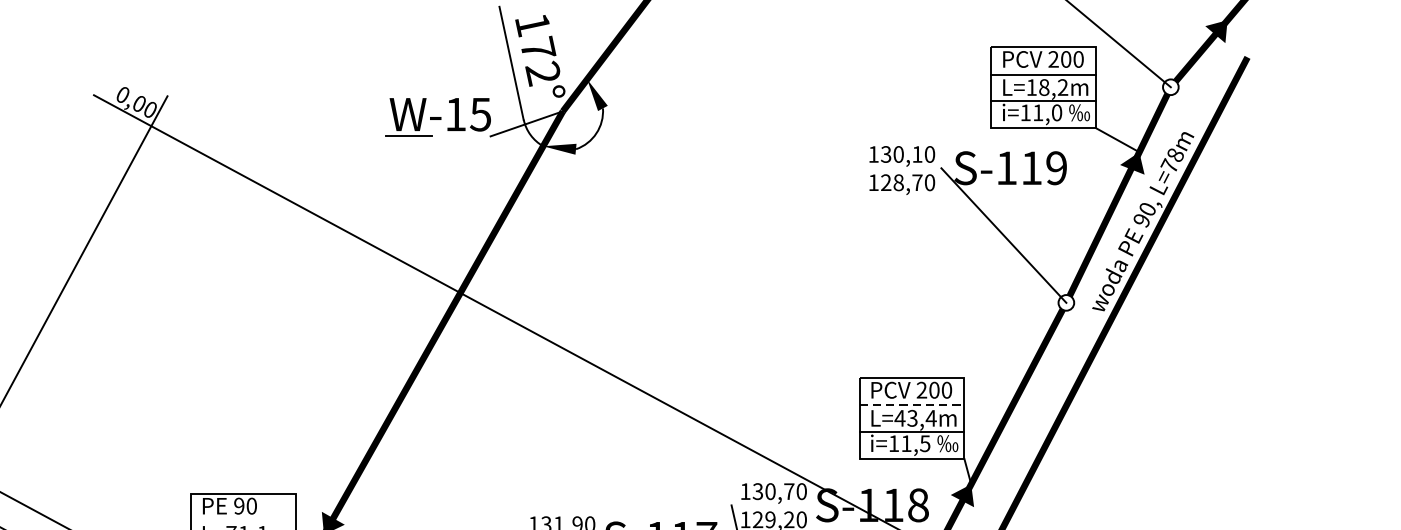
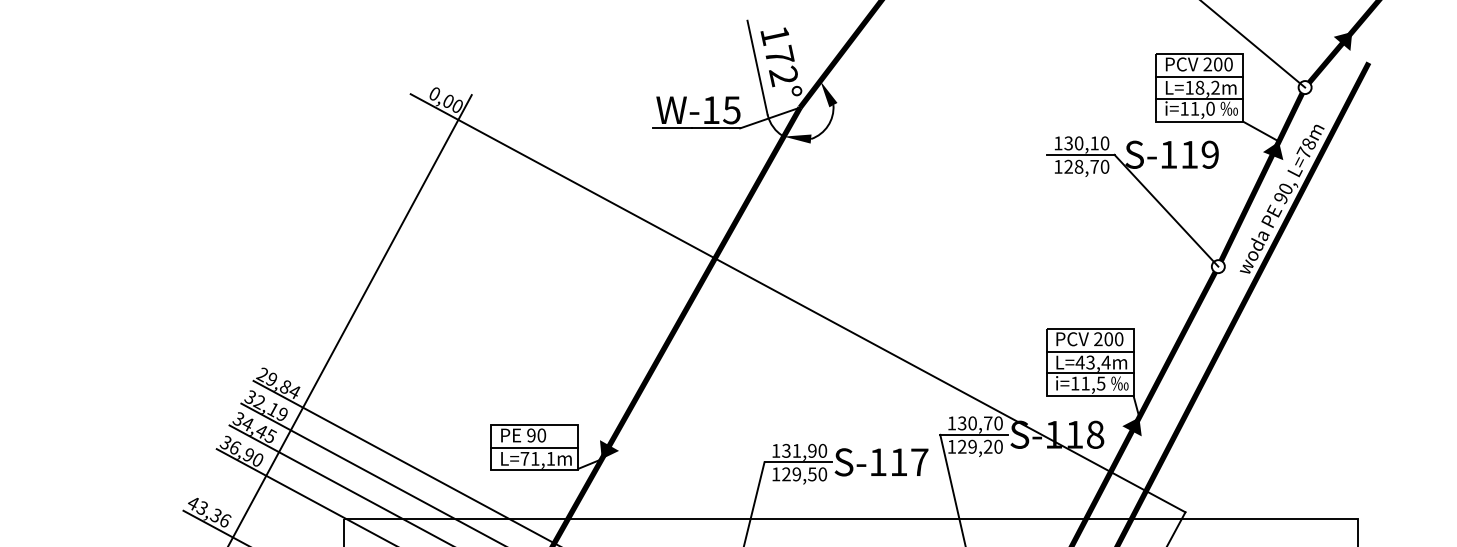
line: (460, 136) -> (715, 128), added
line: (900, 167) -> (1080, 154), added
line: (912, 405) -> (1090, 351), dashed -> solid
line: (772, 504) -> (974, 434), added
line: (243, 521) -> (534, 448), added

